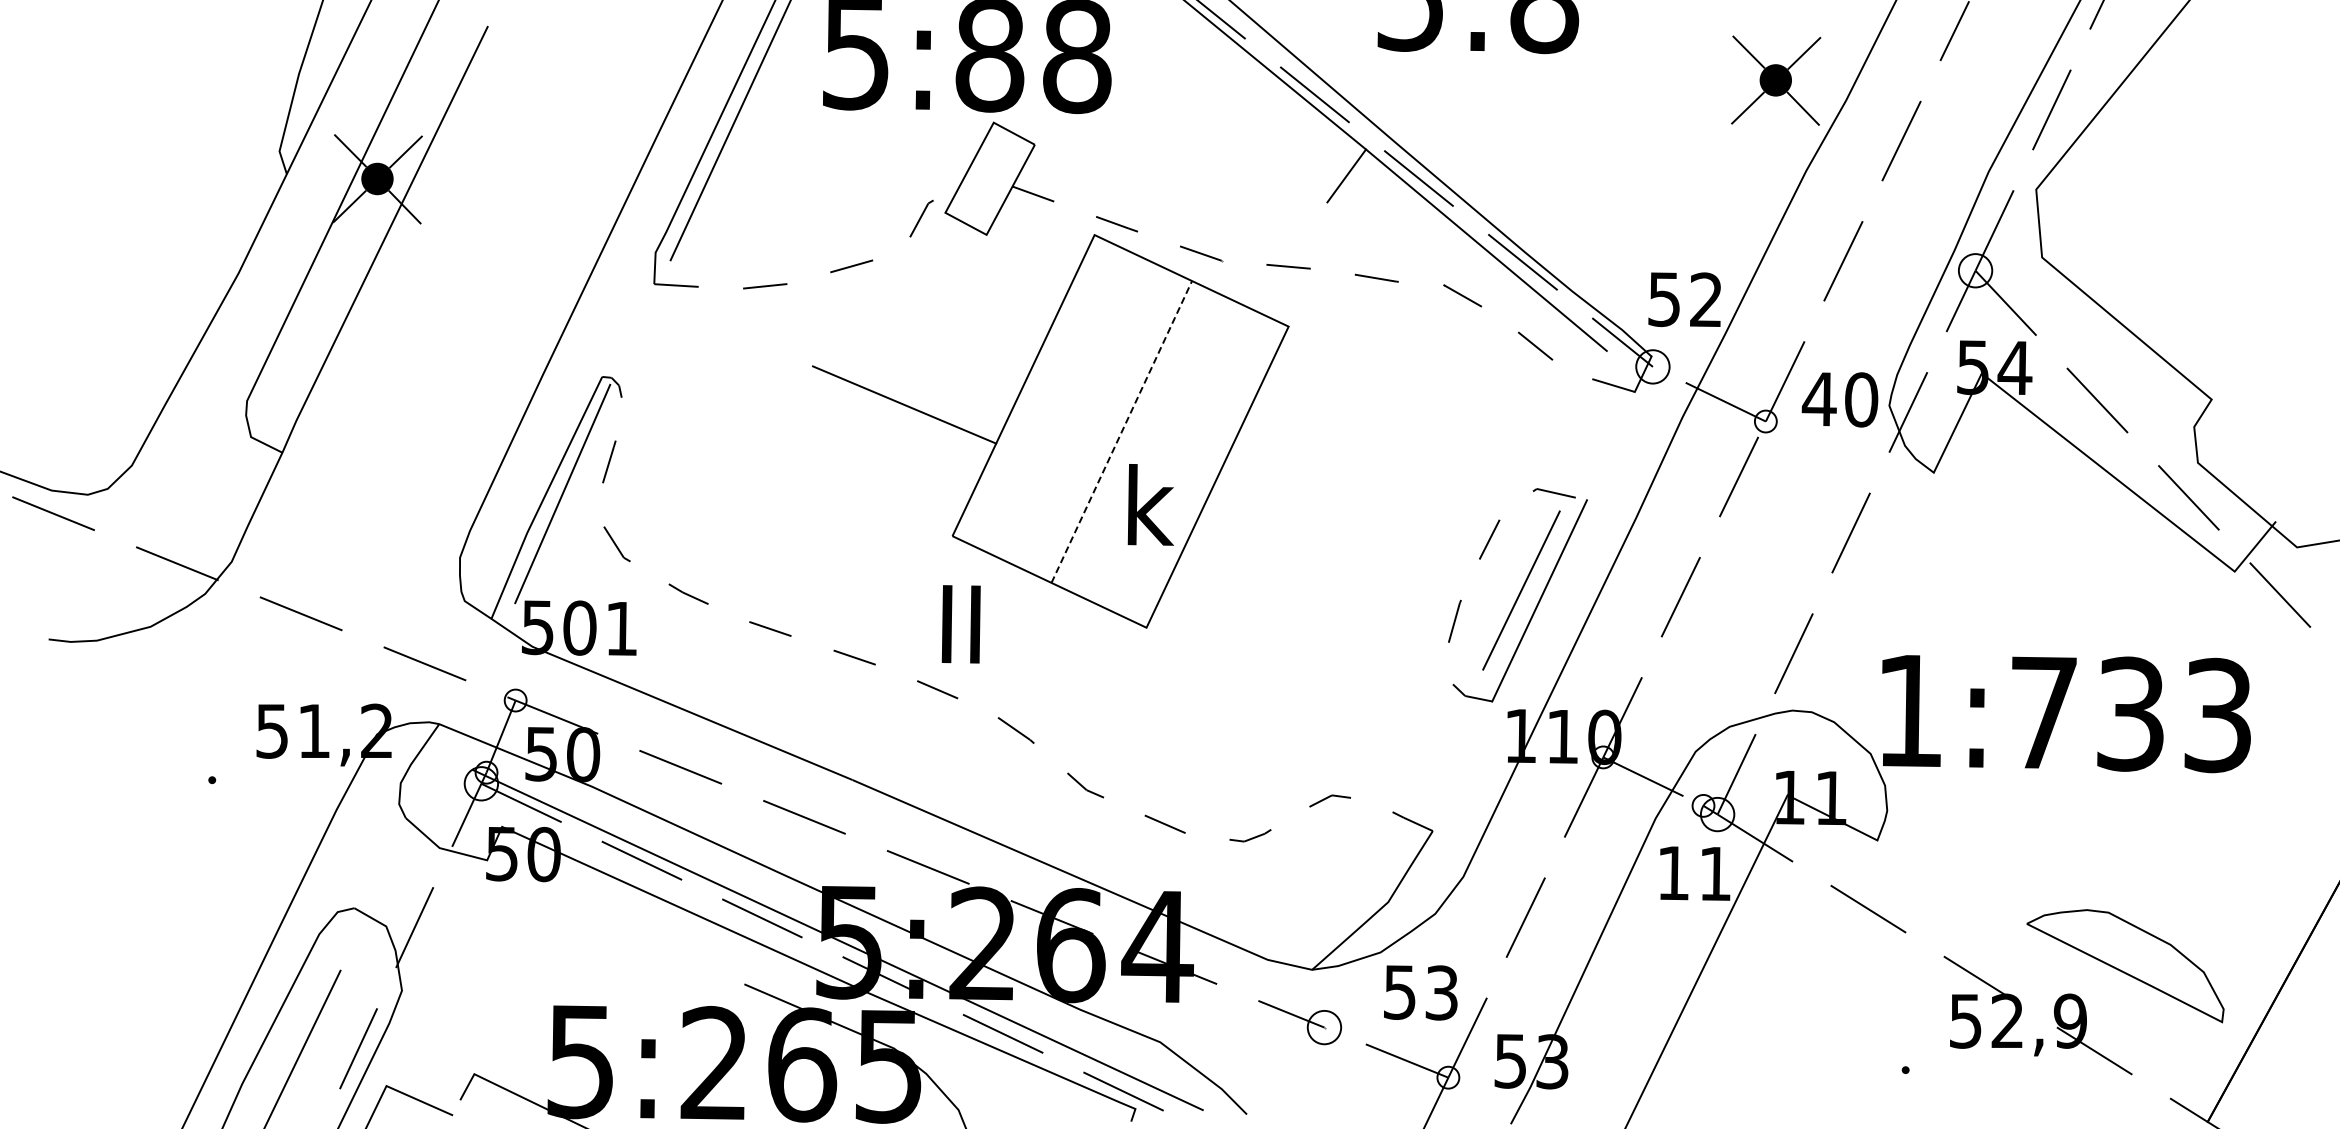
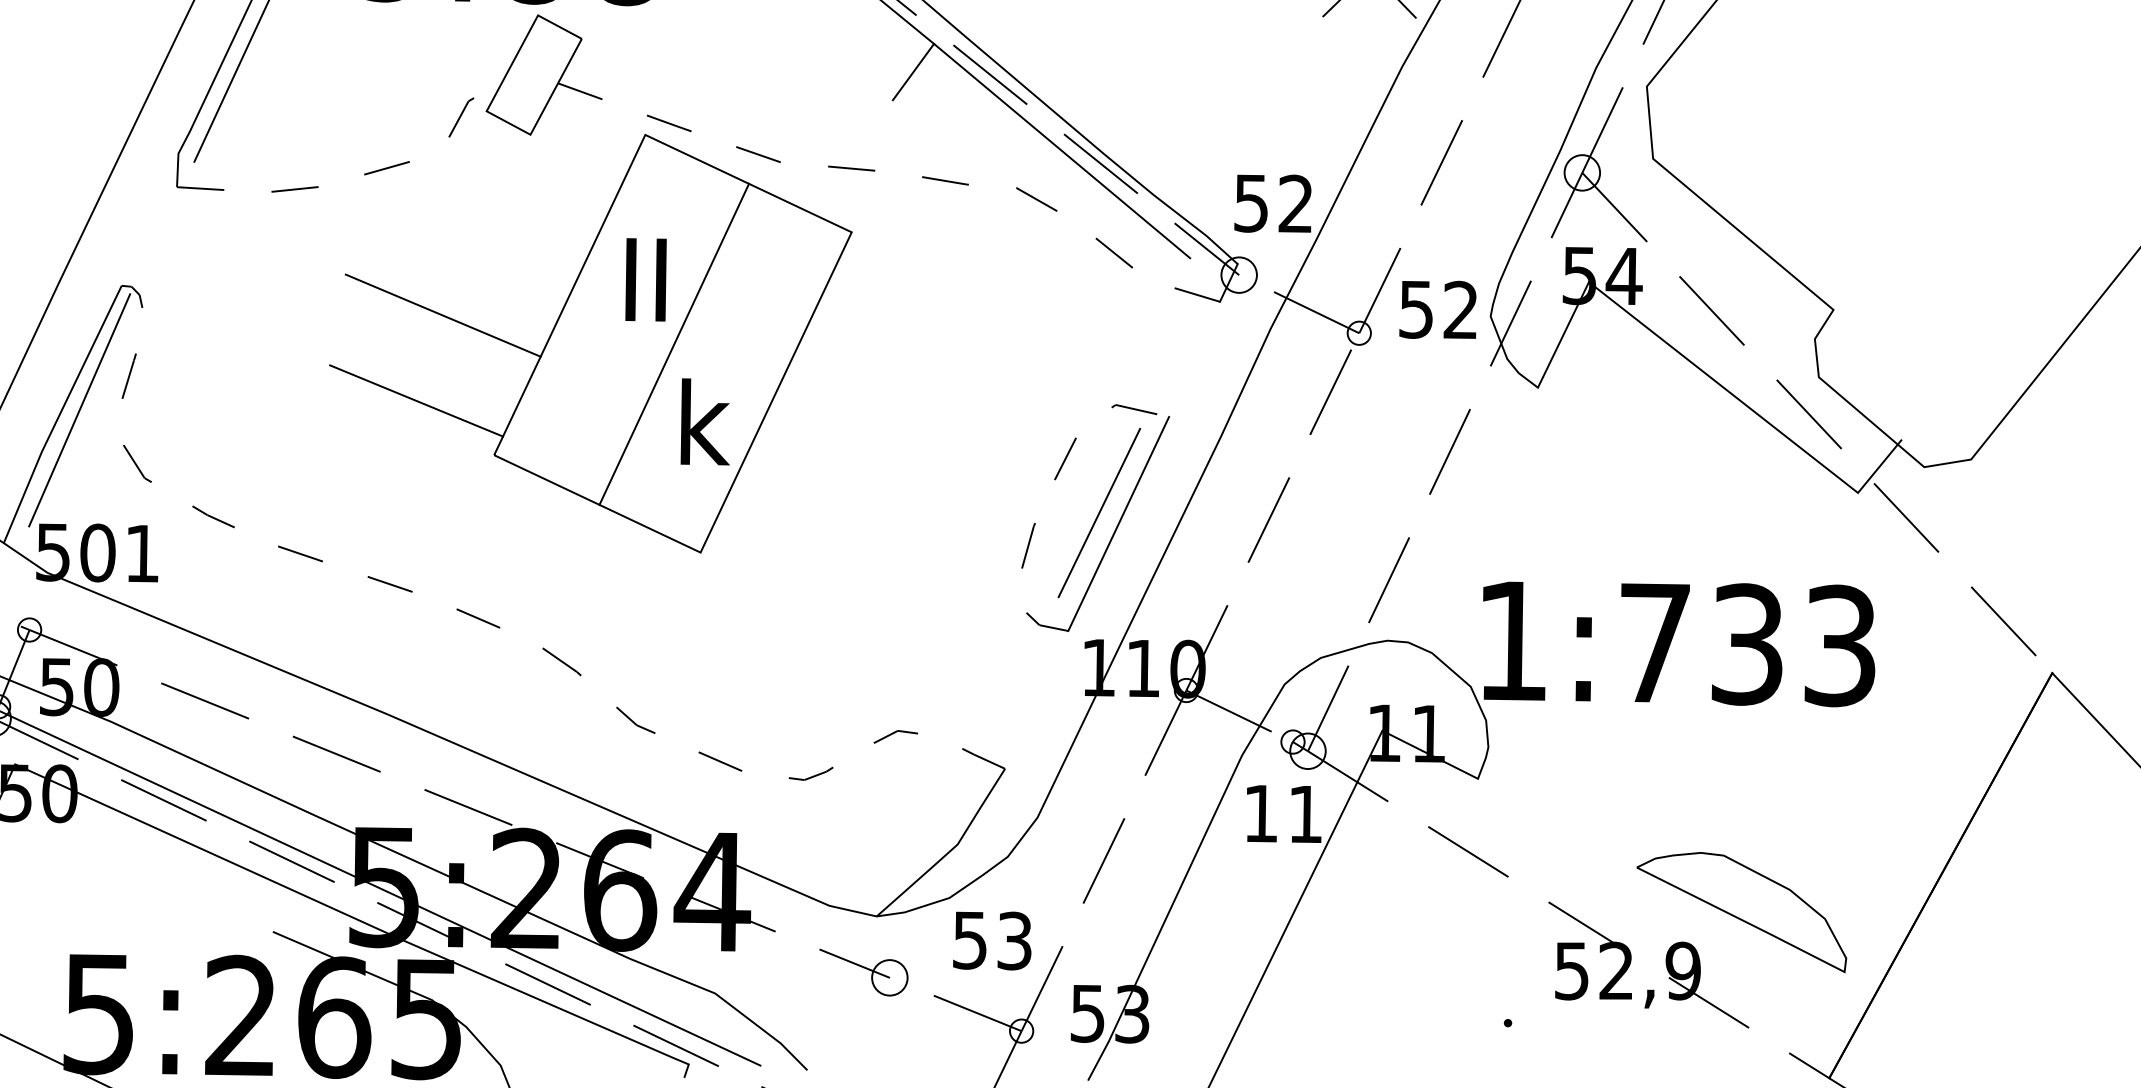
text: (1839, 399) -> (1437, 309), 40 -> 52
line: (1122, 431) -> (675, 343), dashed -> solid
line: (879, 484) -> (416, 400), added
text: (960, 624) -> (645, 280), moved

